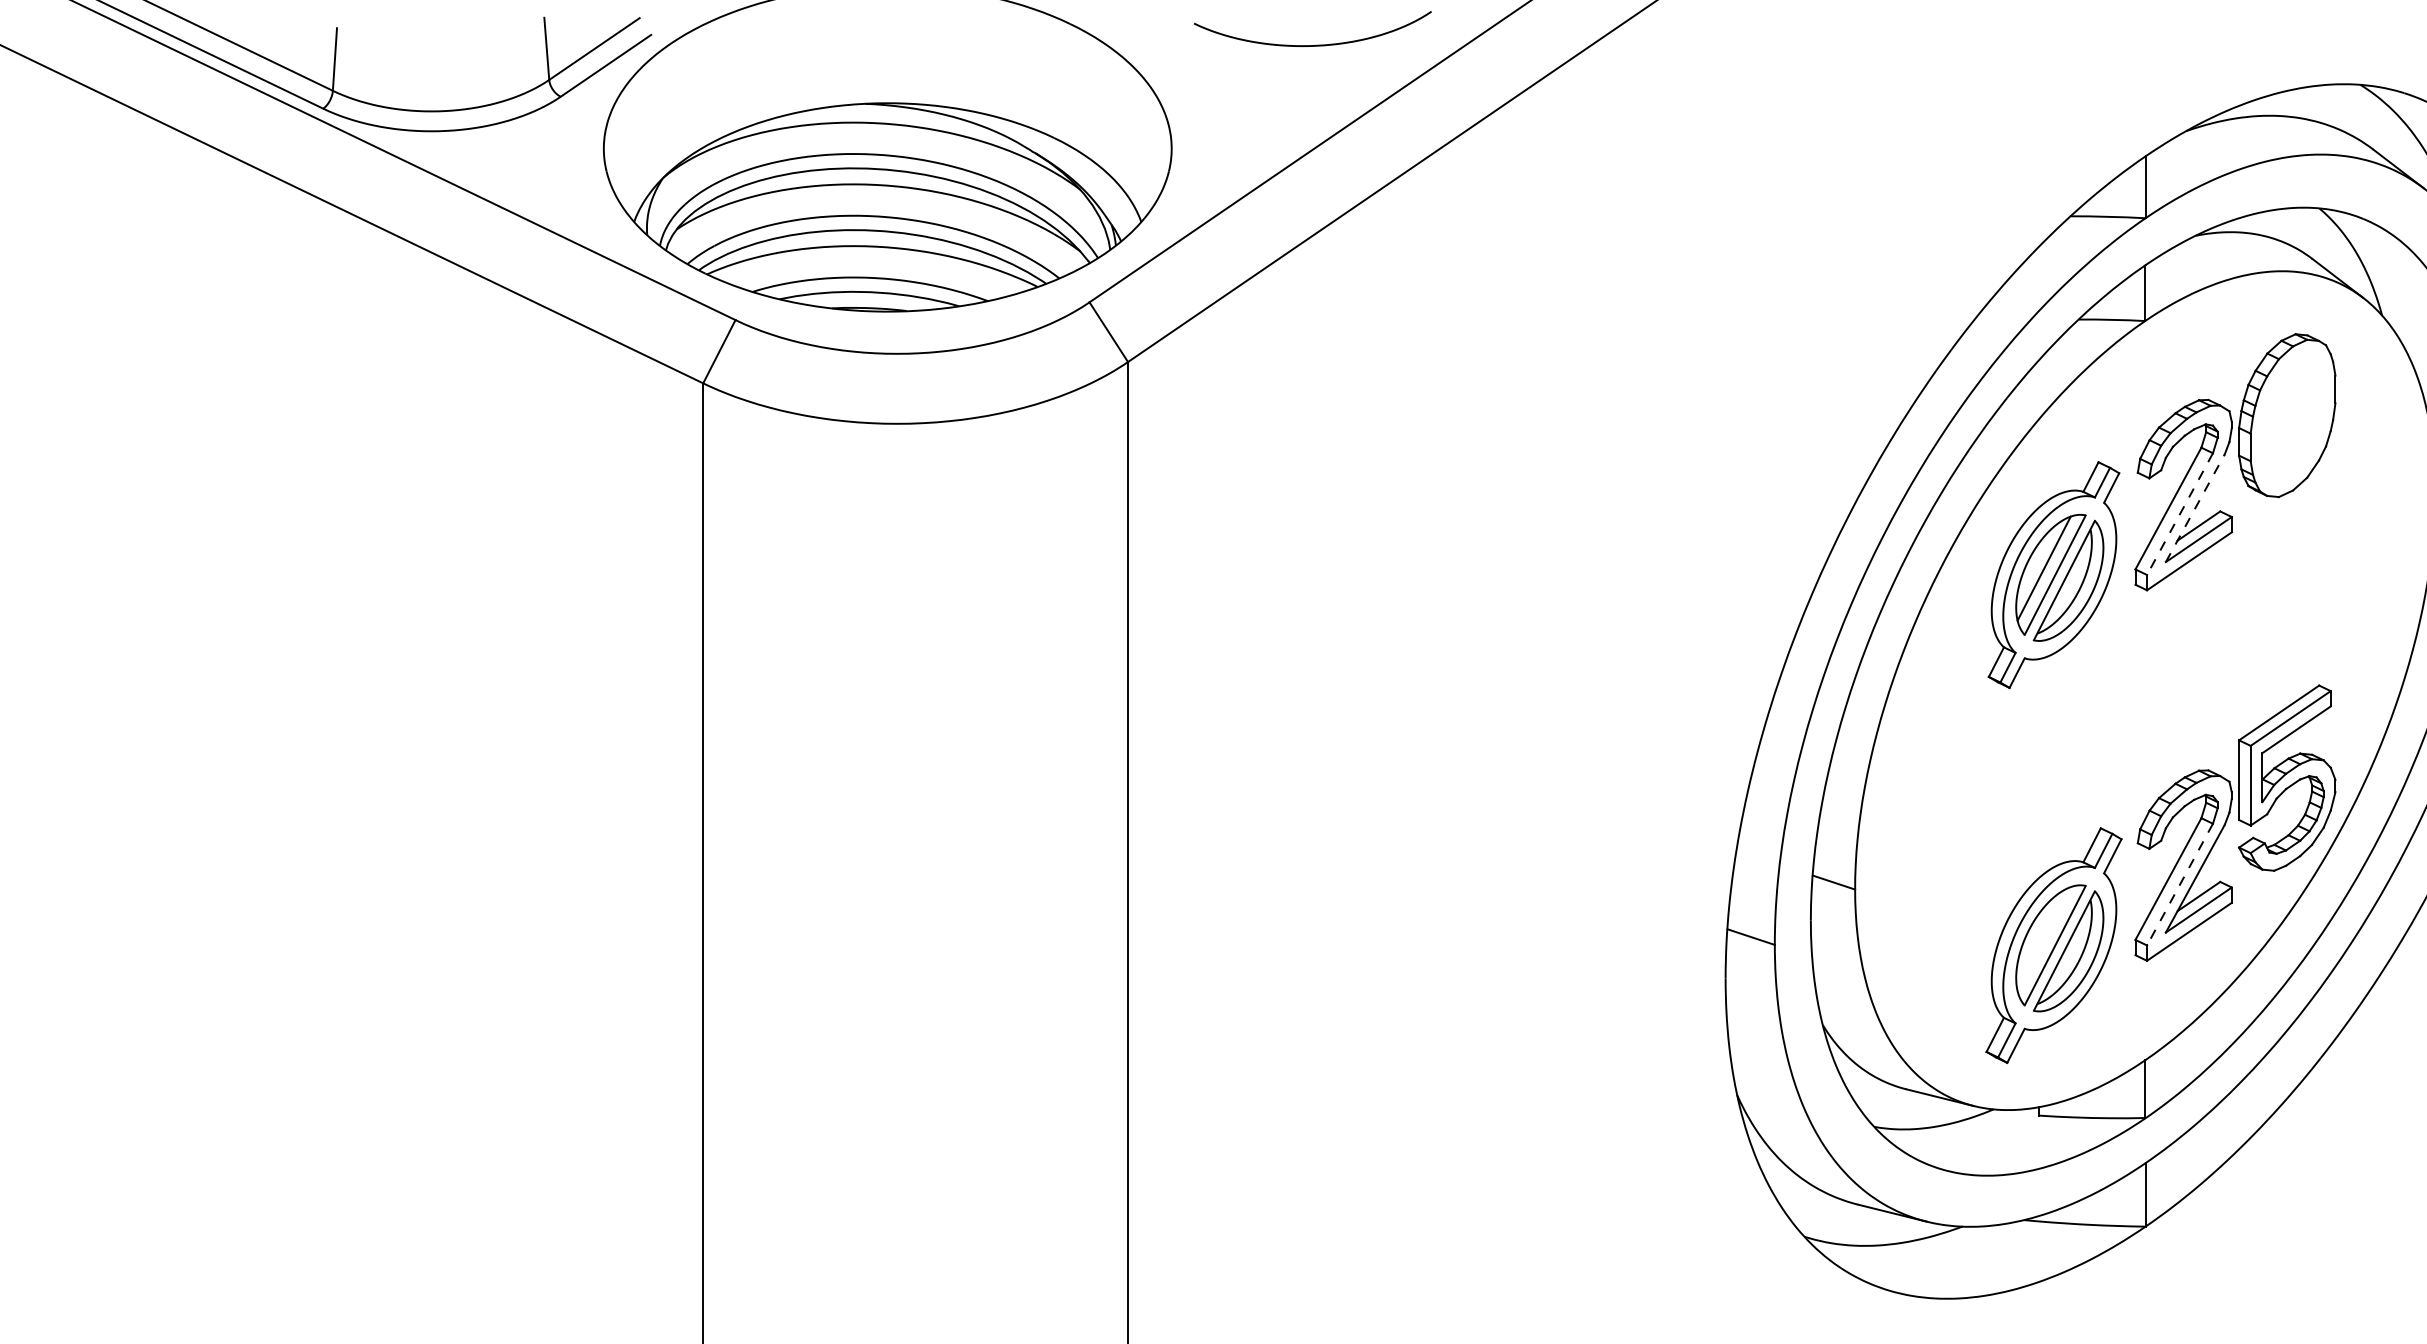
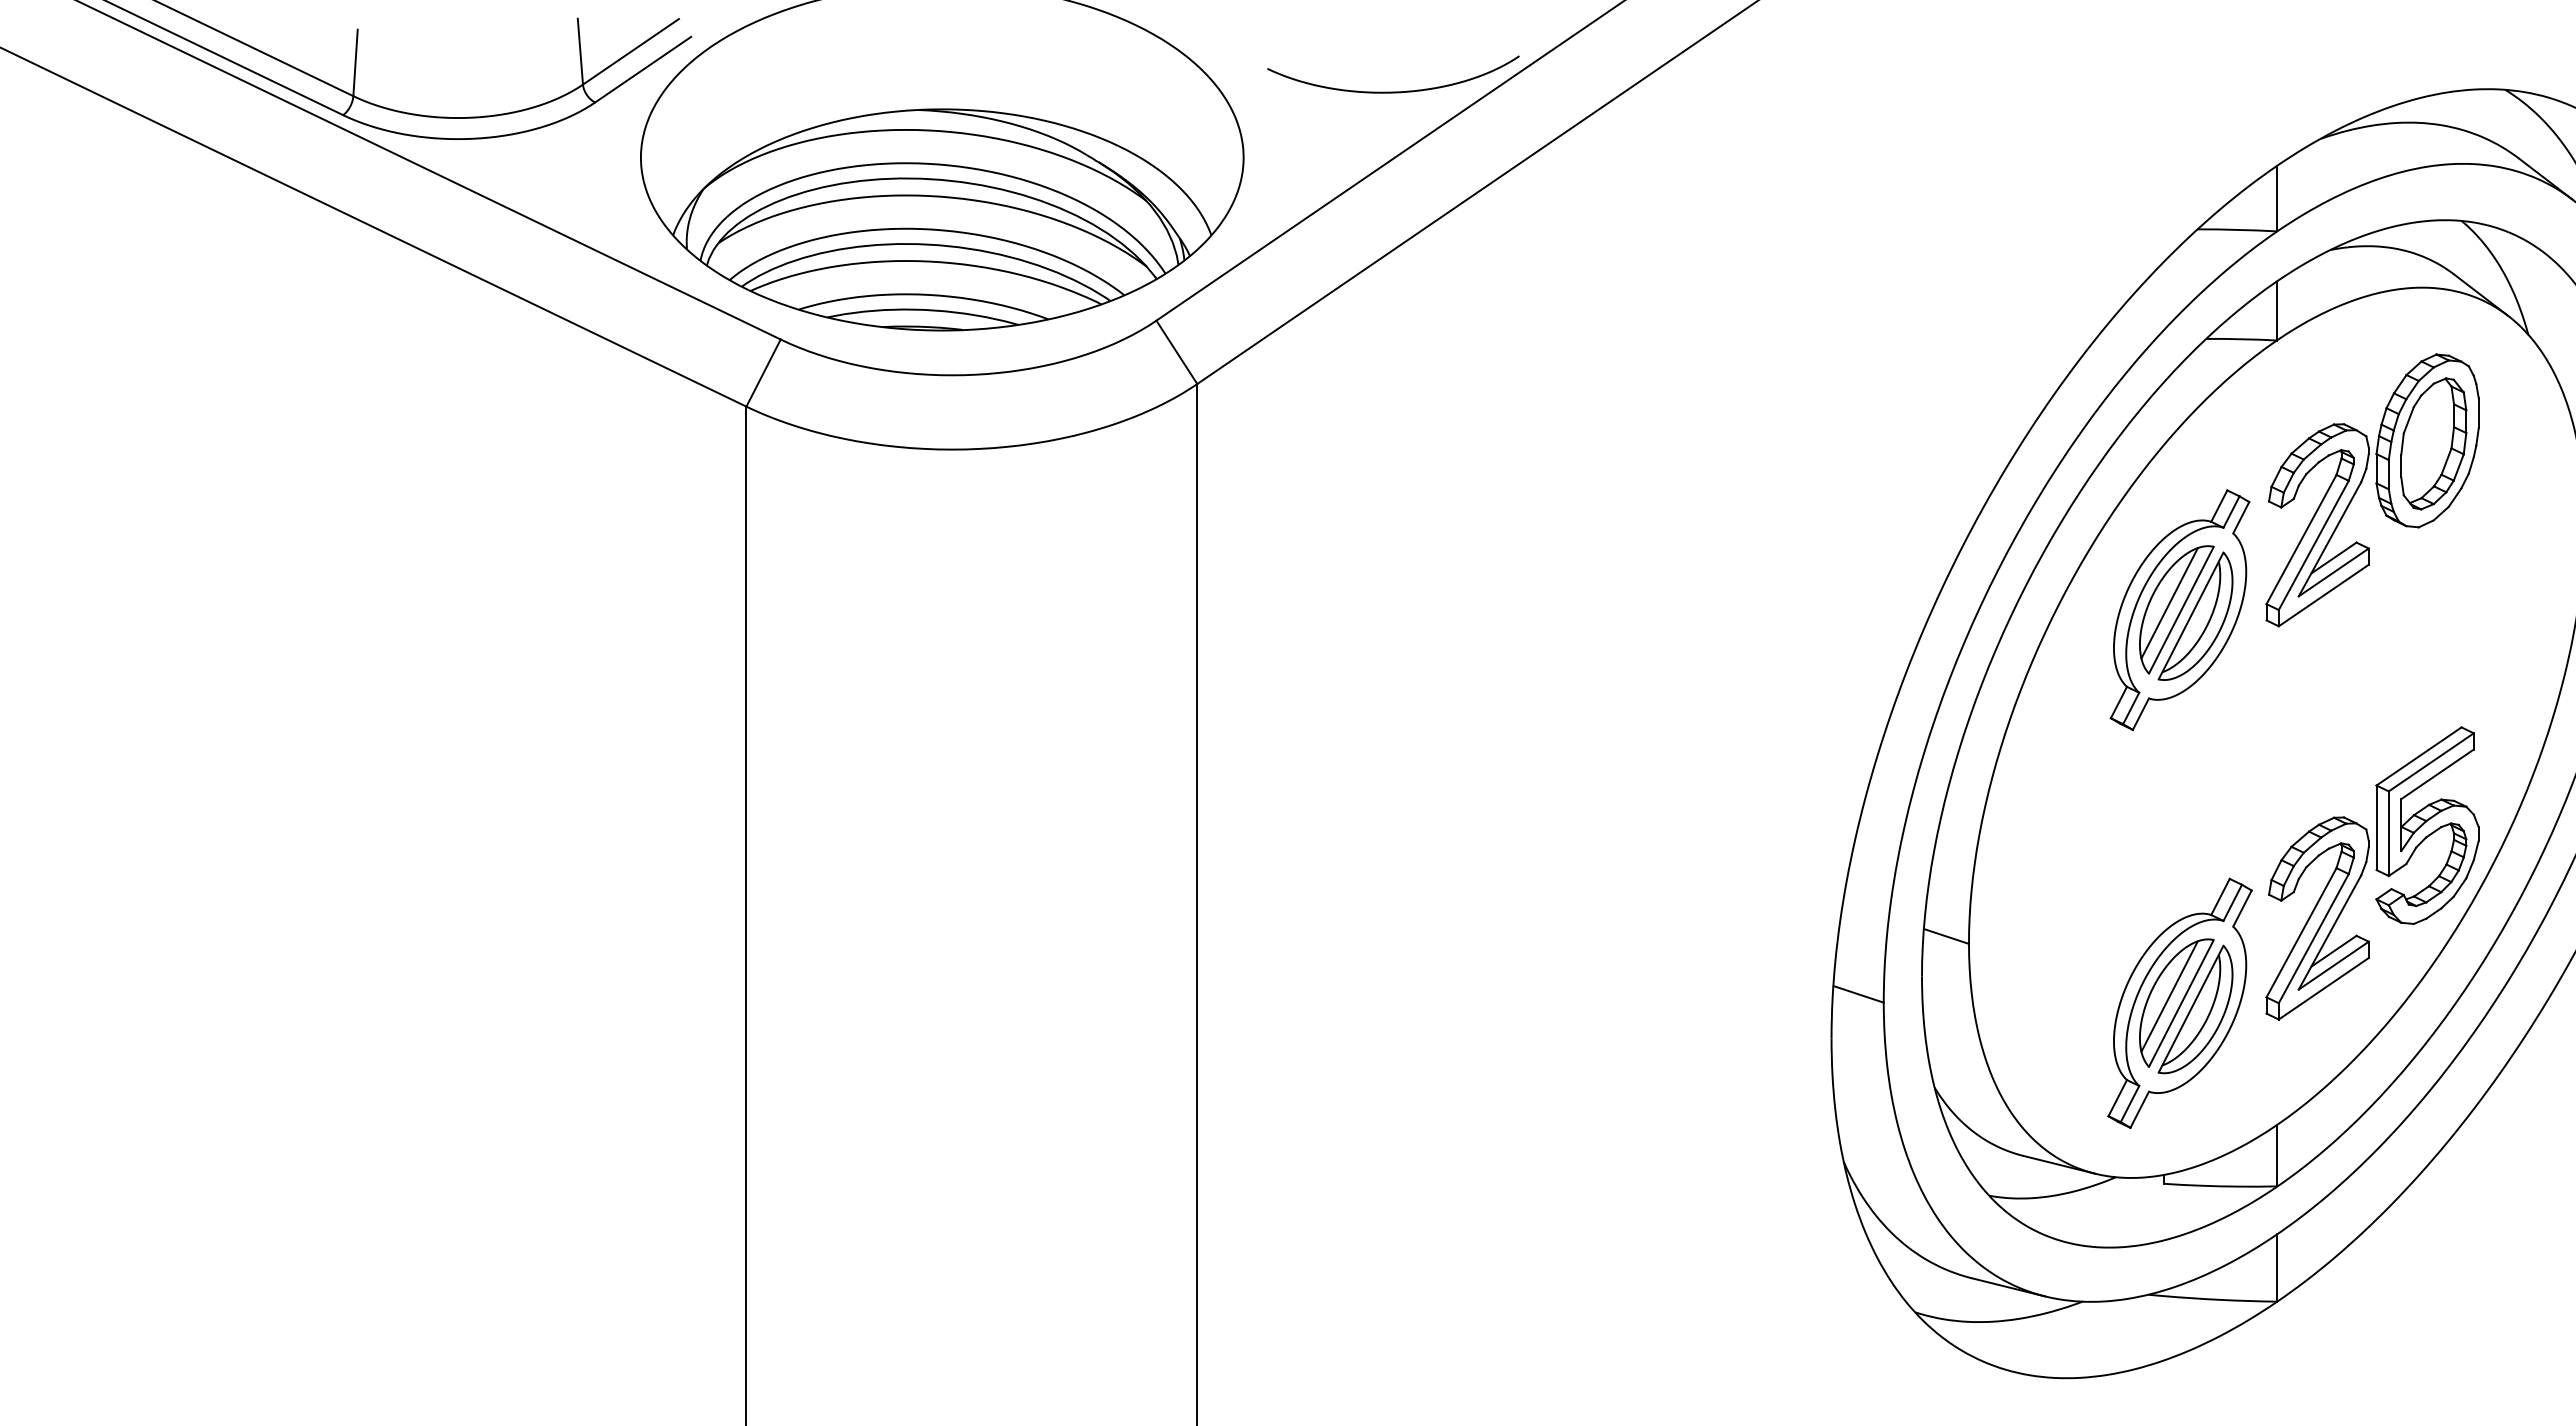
curve: (1312, 44) -> (1393, 91), moved
part: (2292, 418) -> (2433, 443), added
line: (2195, 507) -> (2330, 538), dashed -> solid
line: (2179, 514) -> (2313, 545), dashed -> solid
line: (2179, 885) -> (2313, 939), dashed -> solid
line: (2044, 939) -> (2169, 996), added

